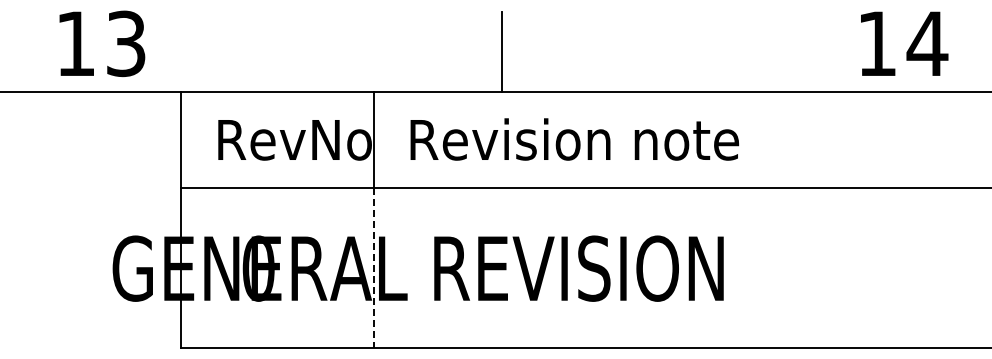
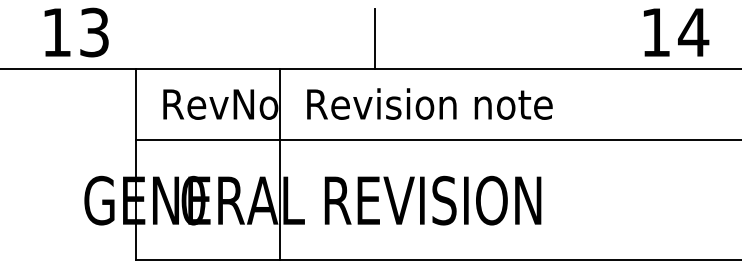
line: (373, 268) -> (279, 200), dashed -> solid

